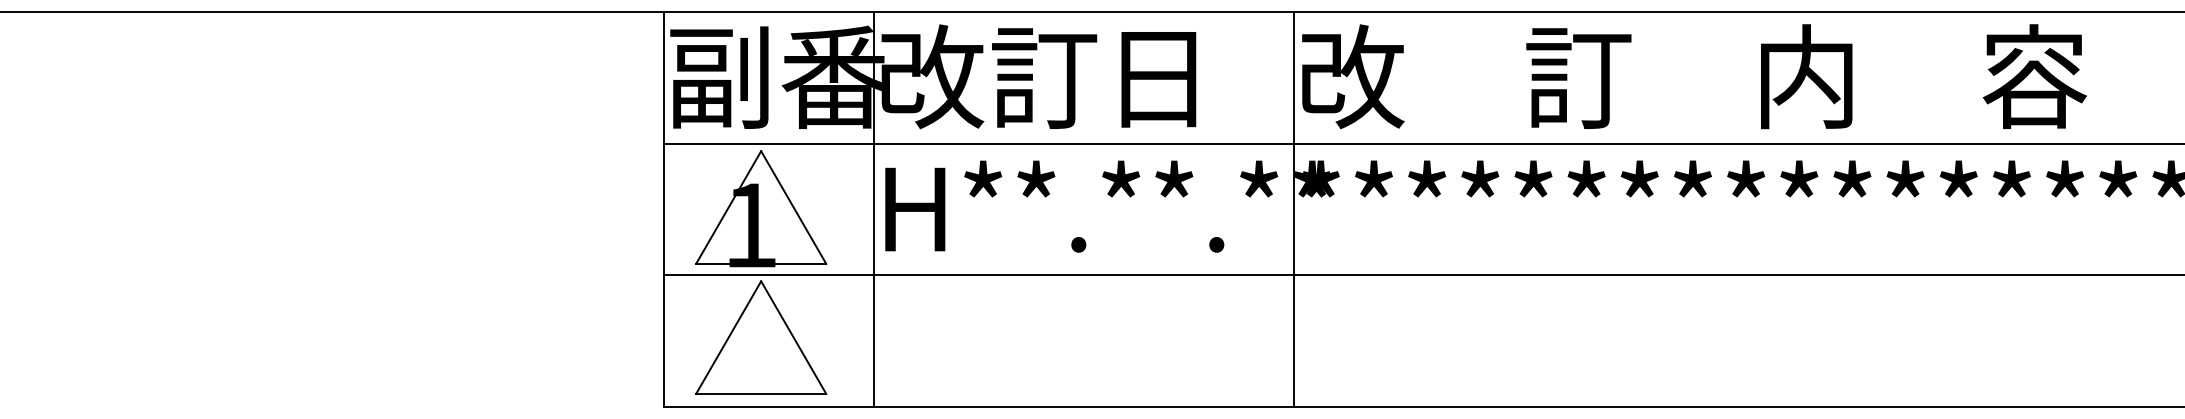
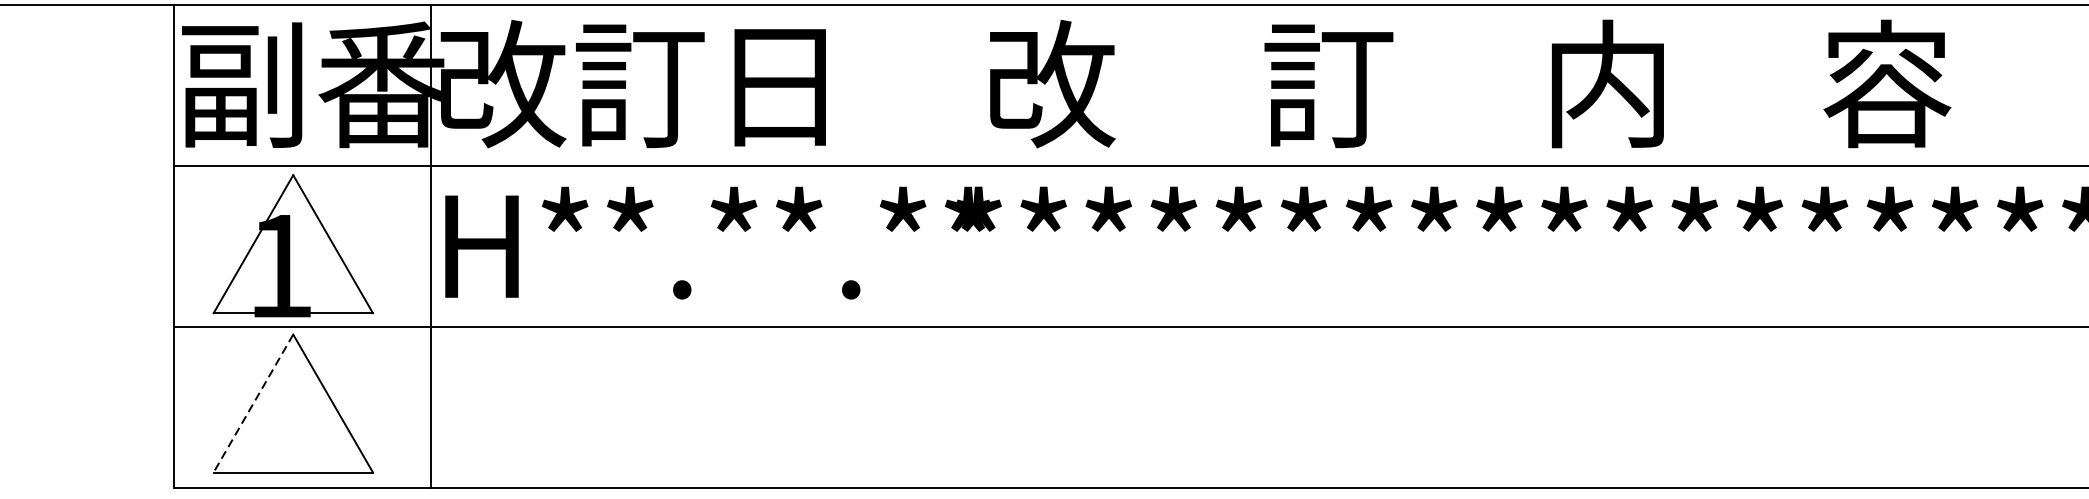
text: (1694, 76) -> (1470, 83), moved
line: (1294, 209) -> (946, 246), removed
line: (728, 338) -> (253, 404), solid -> dashed

